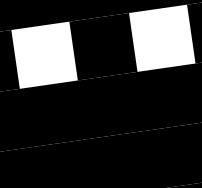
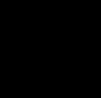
fill: (162, 39) -> (75, 21), added
fill: (44, 56) -> (19, 21), added

